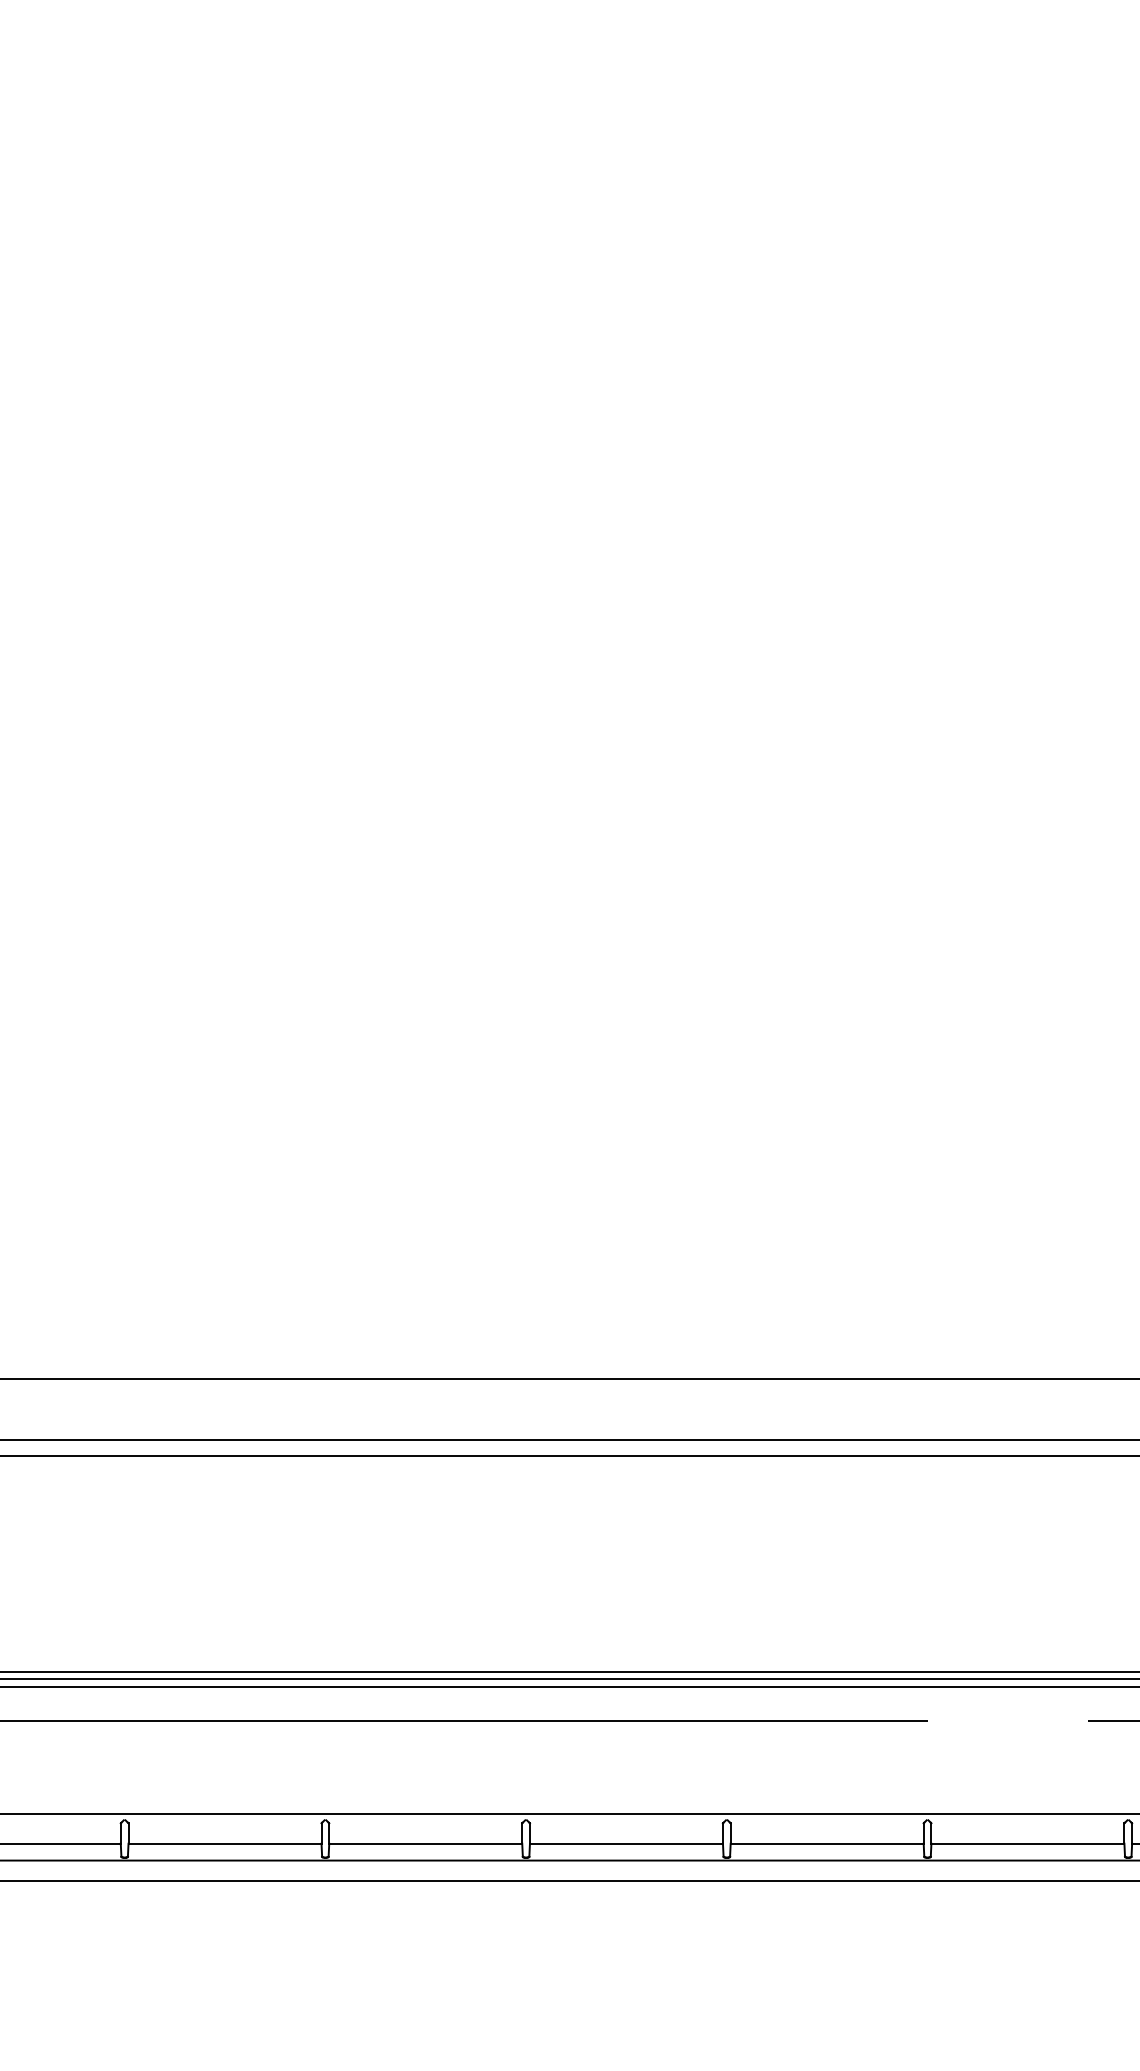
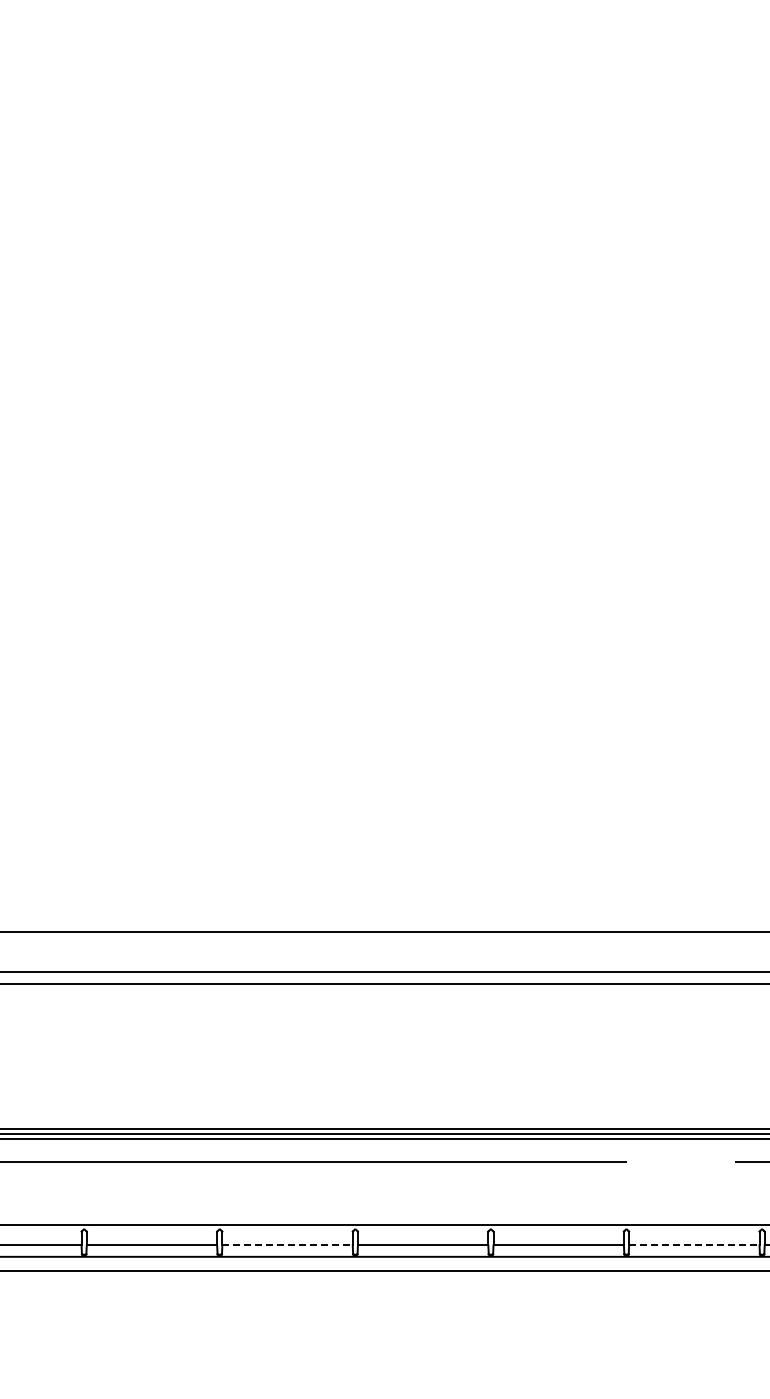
line: (427, 1843) -> (288, 1245), solid -> dashed
line: (1028, 1843) -> (694, 1245), solid -> dashed

